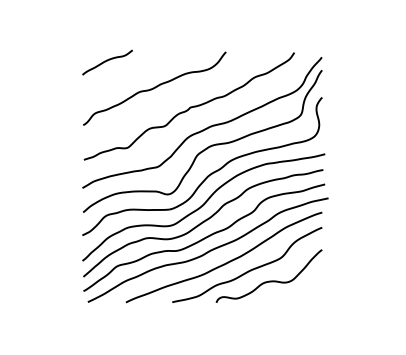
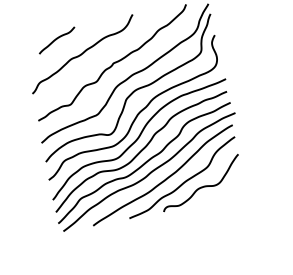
curve: (107, 61) -> (56, 39), moved

